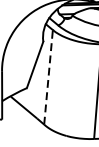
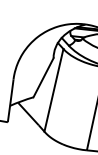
line: (49, 76) -> (54, 89), dashed -> solid

